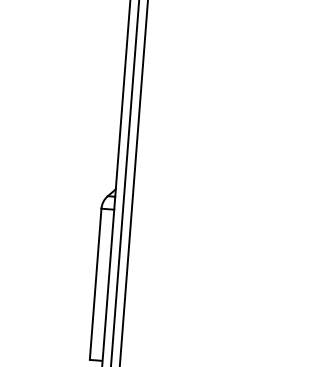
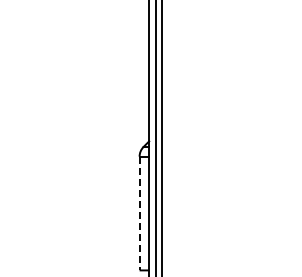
line: (95, 284) -> (139, 213), solid -> dashed

